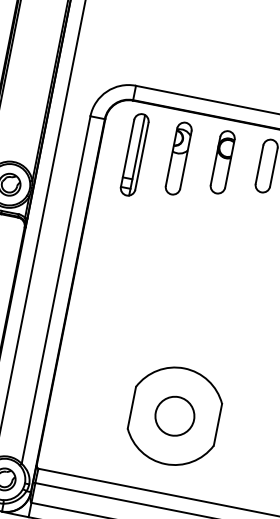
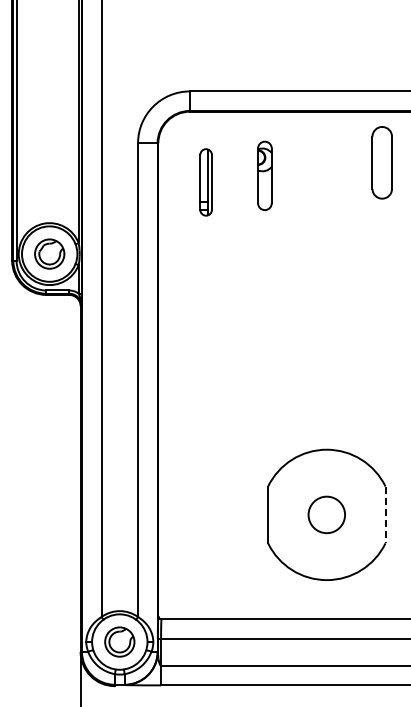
part: (134, 154) -> (205, 182), size x0.6
part: (178, 158) -> (264, 175), size x0.7
part: (222, 162) -> (323, 169), removed
circle: (174, 415) -> (326, 514), size x0.7
line: (217, 425) -> (385, 515), solid -> dashed

